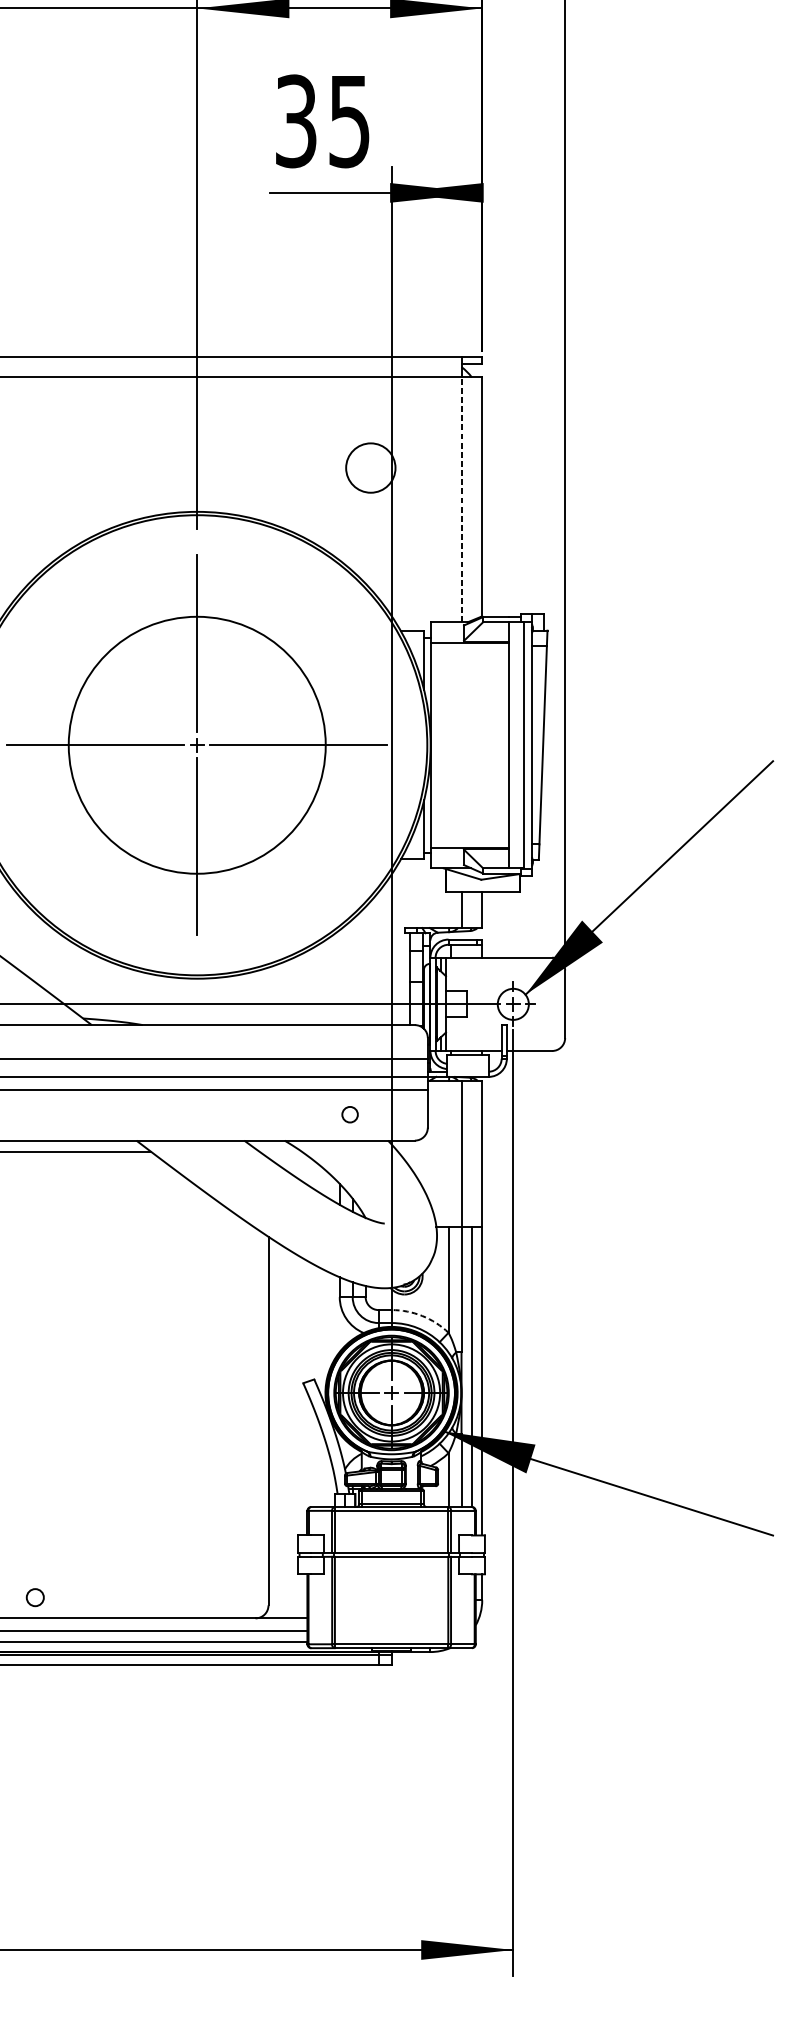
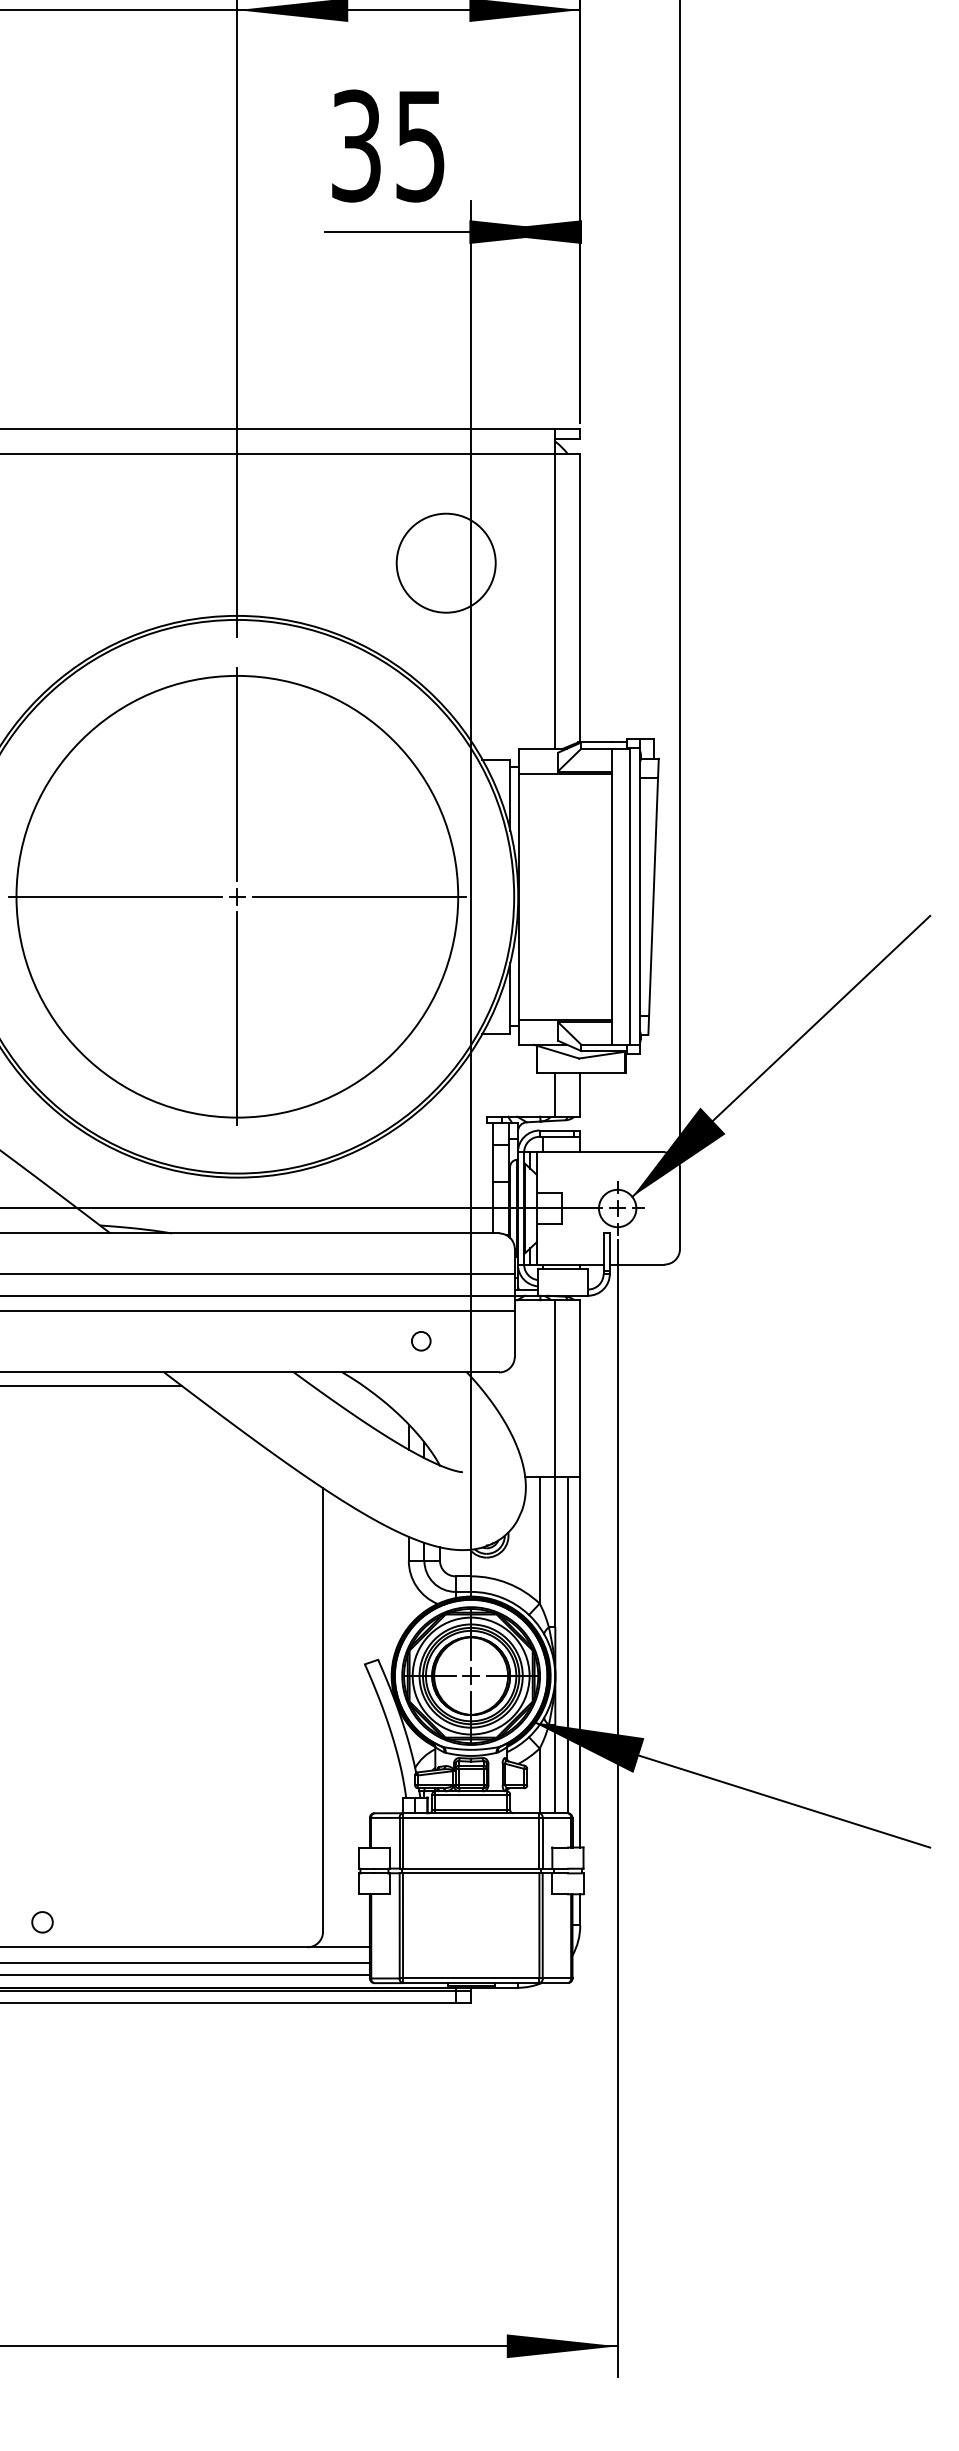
circle: (370, 467) -> (445, 562), size x1.67
line: (461, 499) -> (555, 600), dashed -> solid
circle: (197, 745) -> (237, 896), size x1.43
arc: (422, 1316) -> (508, 1583), dashed -> solid

